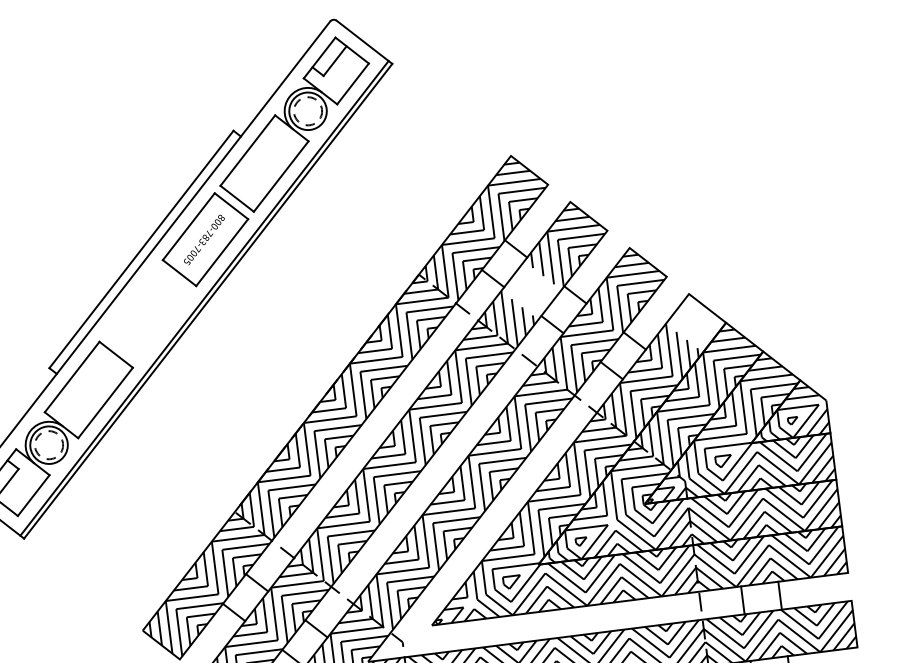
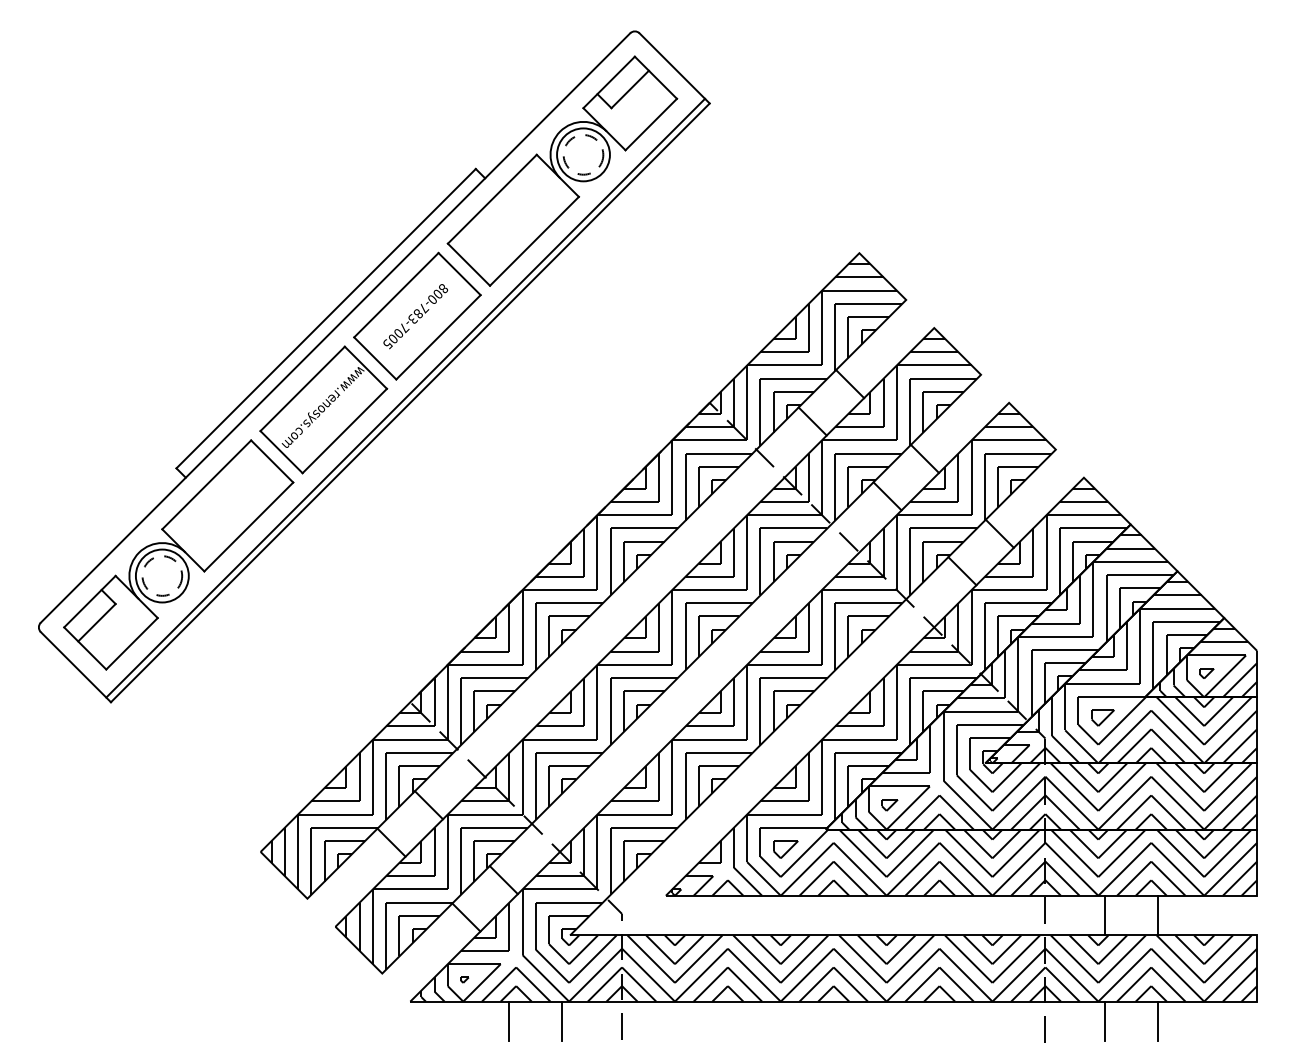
hatch: (530, 291) -> (862, 446), added
part: (147, 313) -> (323, 409), added
hatch: (694, 324) -> (1086, 521), added

